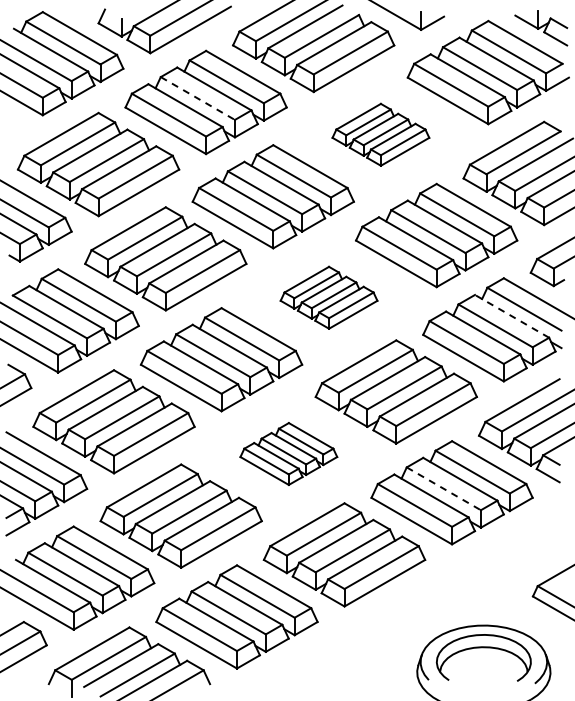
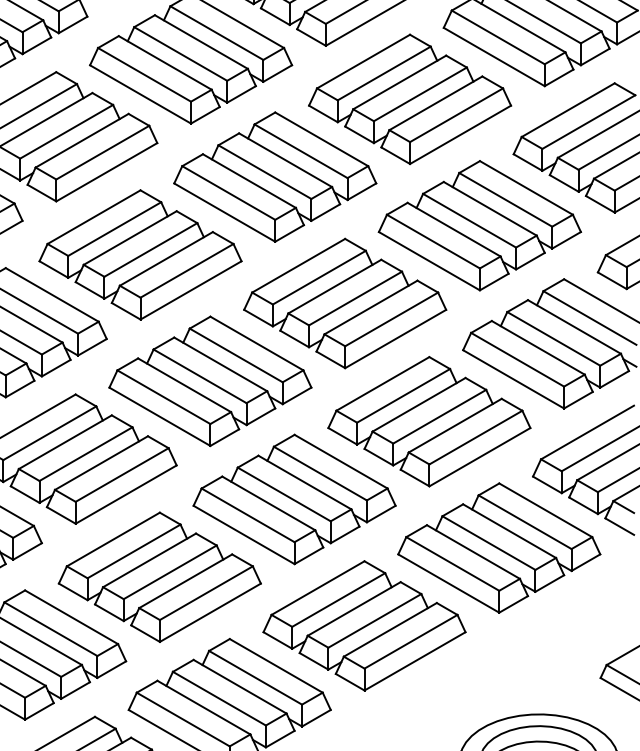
line: (197, 98) -> (180, 53), dashed -> solid
part: (380, 134) -> (409, 99), size x1.67
part: (328, 297) -> (344, 303), size x1.67
line: (512, 316) -> (574, 327), dashed -> solid
part: (288, 453) -> (294, 498), size x1.67
line: (443, 488) -> (488, 542), dashed -> solid

